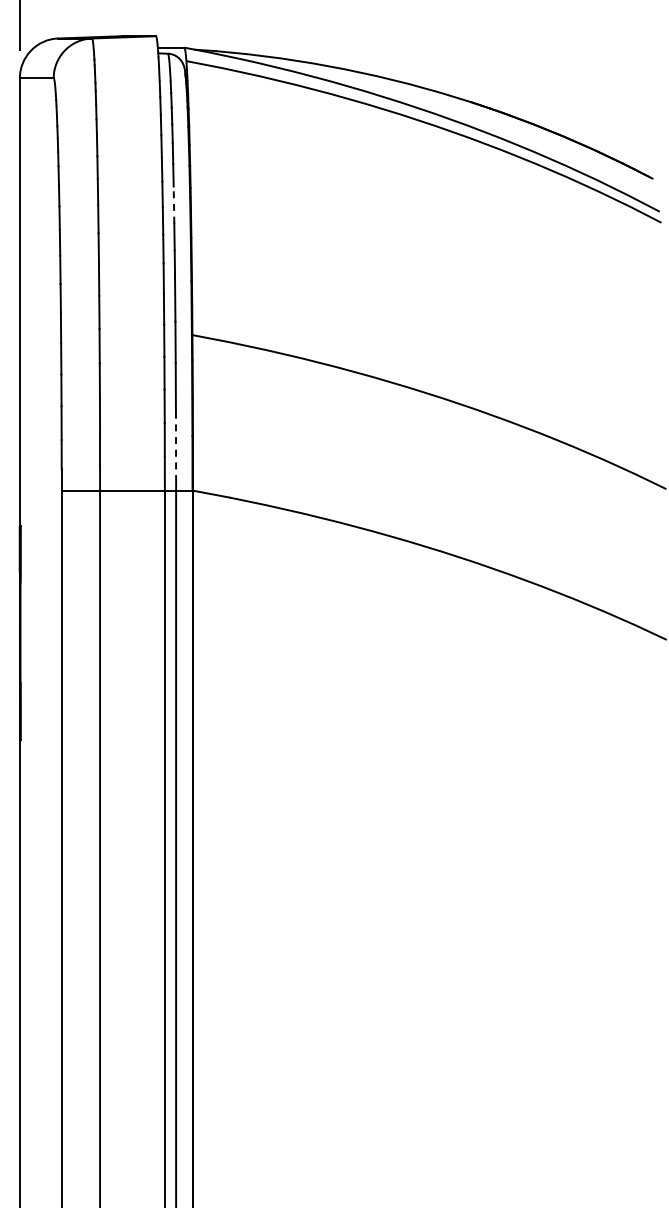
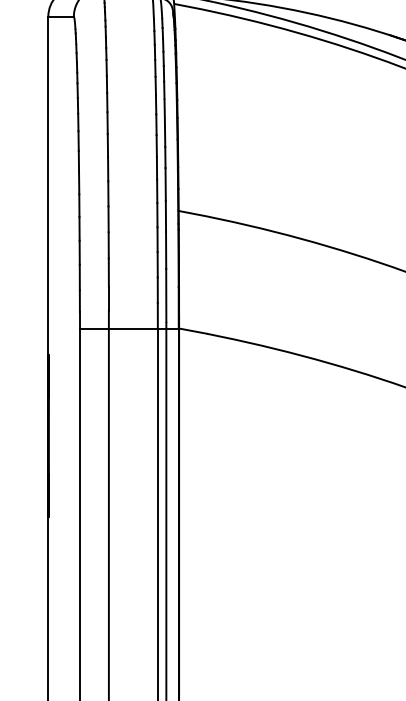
line: (174, 205) -> (165, 113), dashed -> solid
line: (176, 446) -> (166, 295), dashed -> solid

